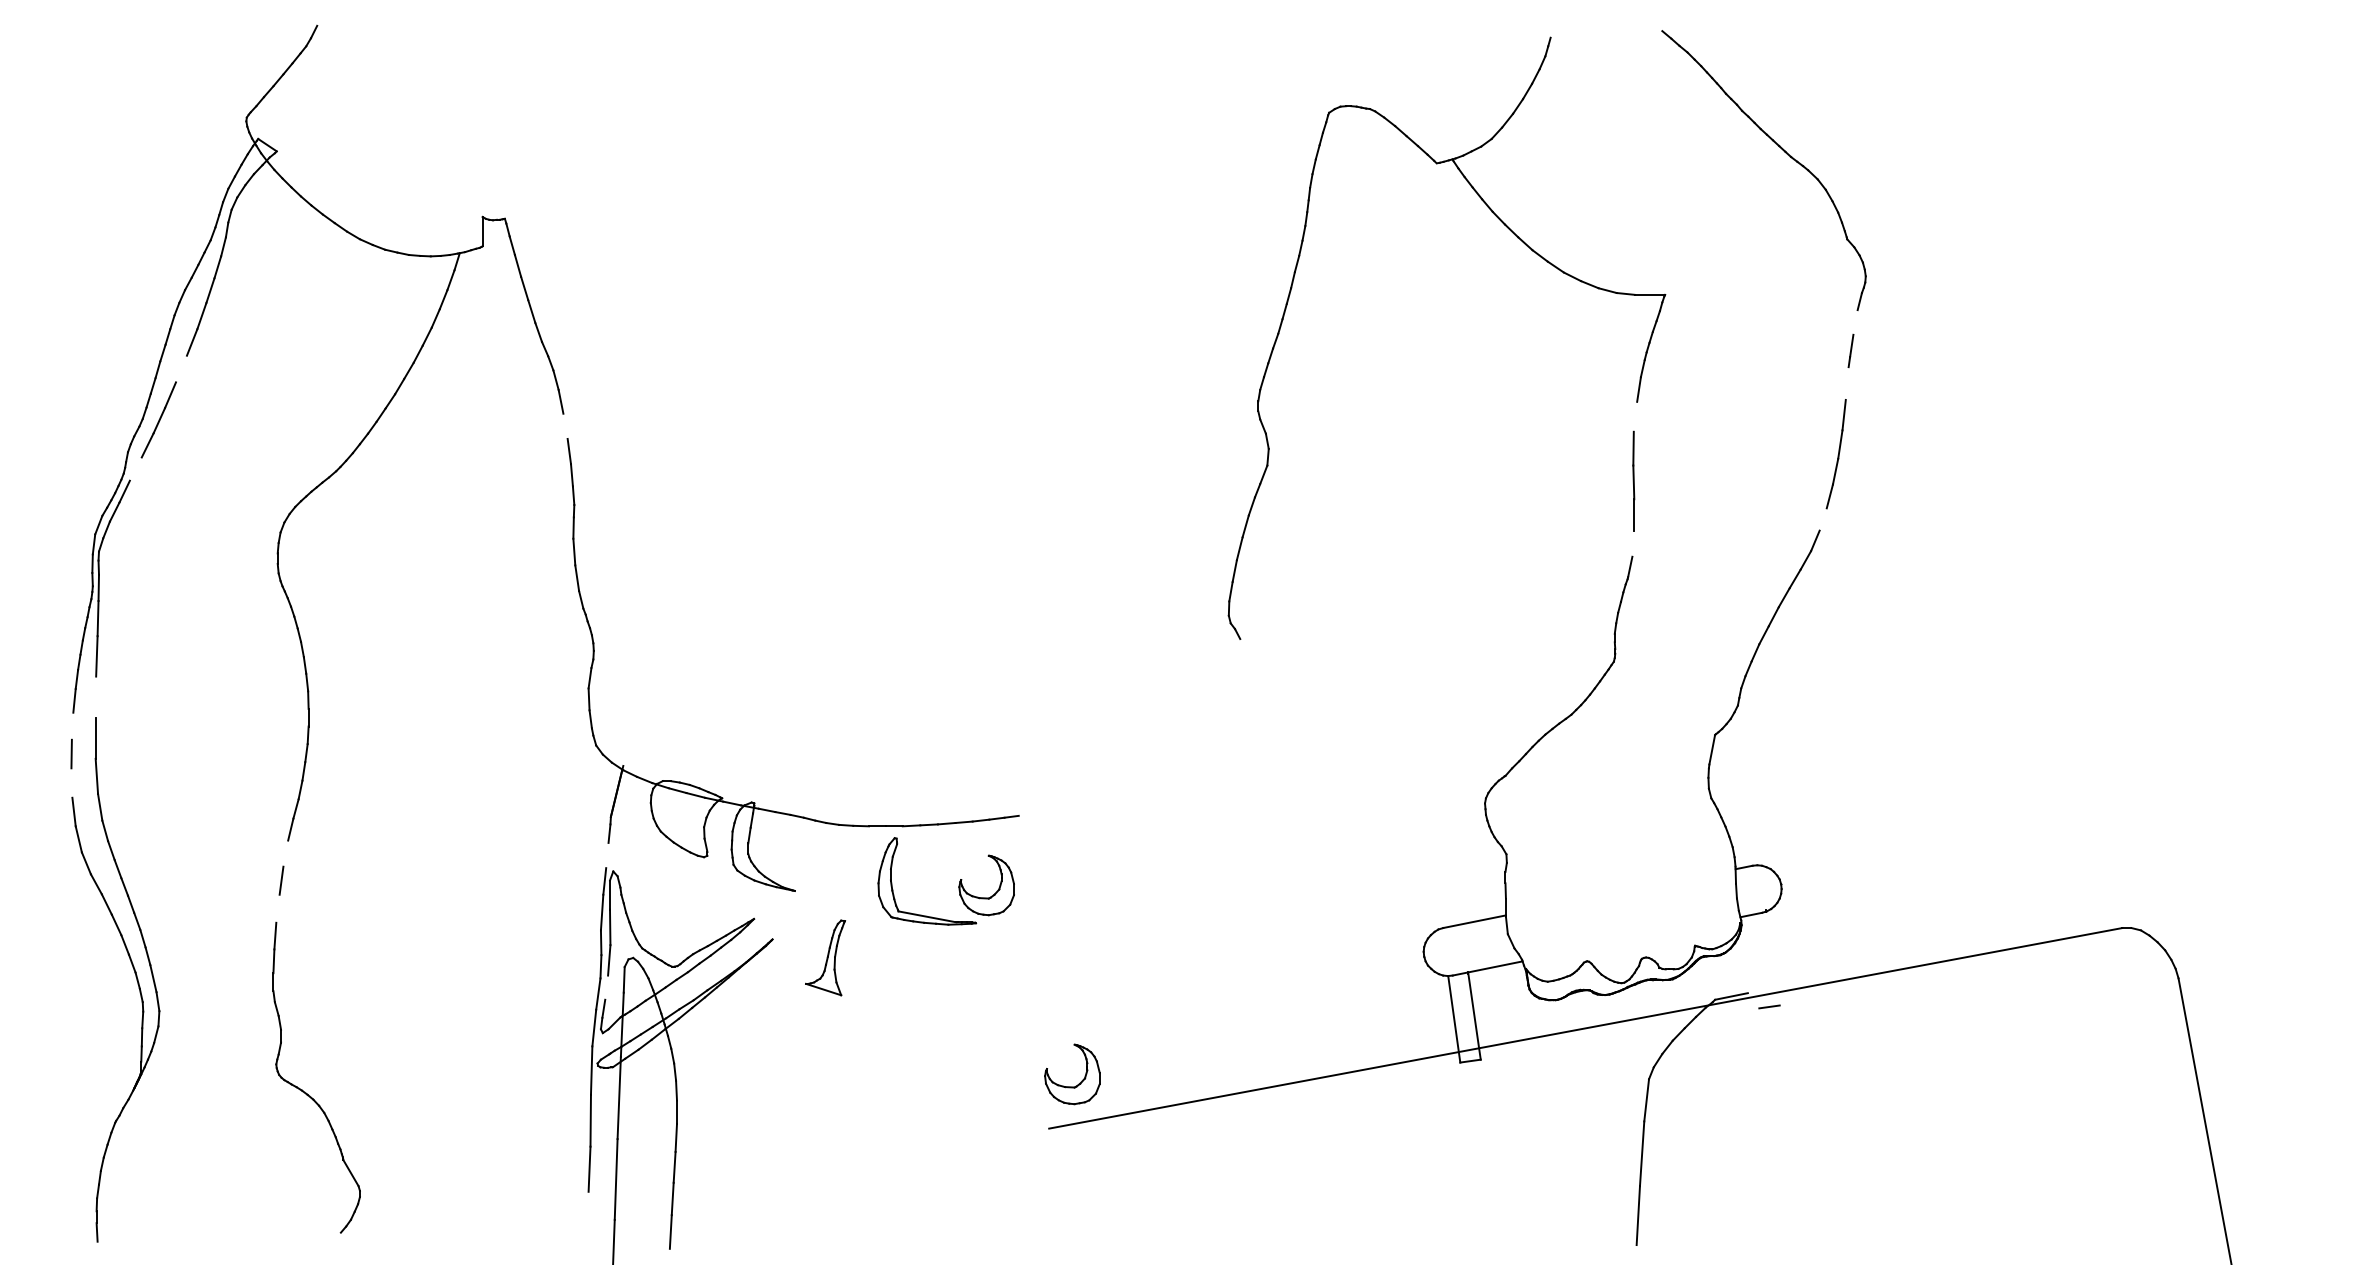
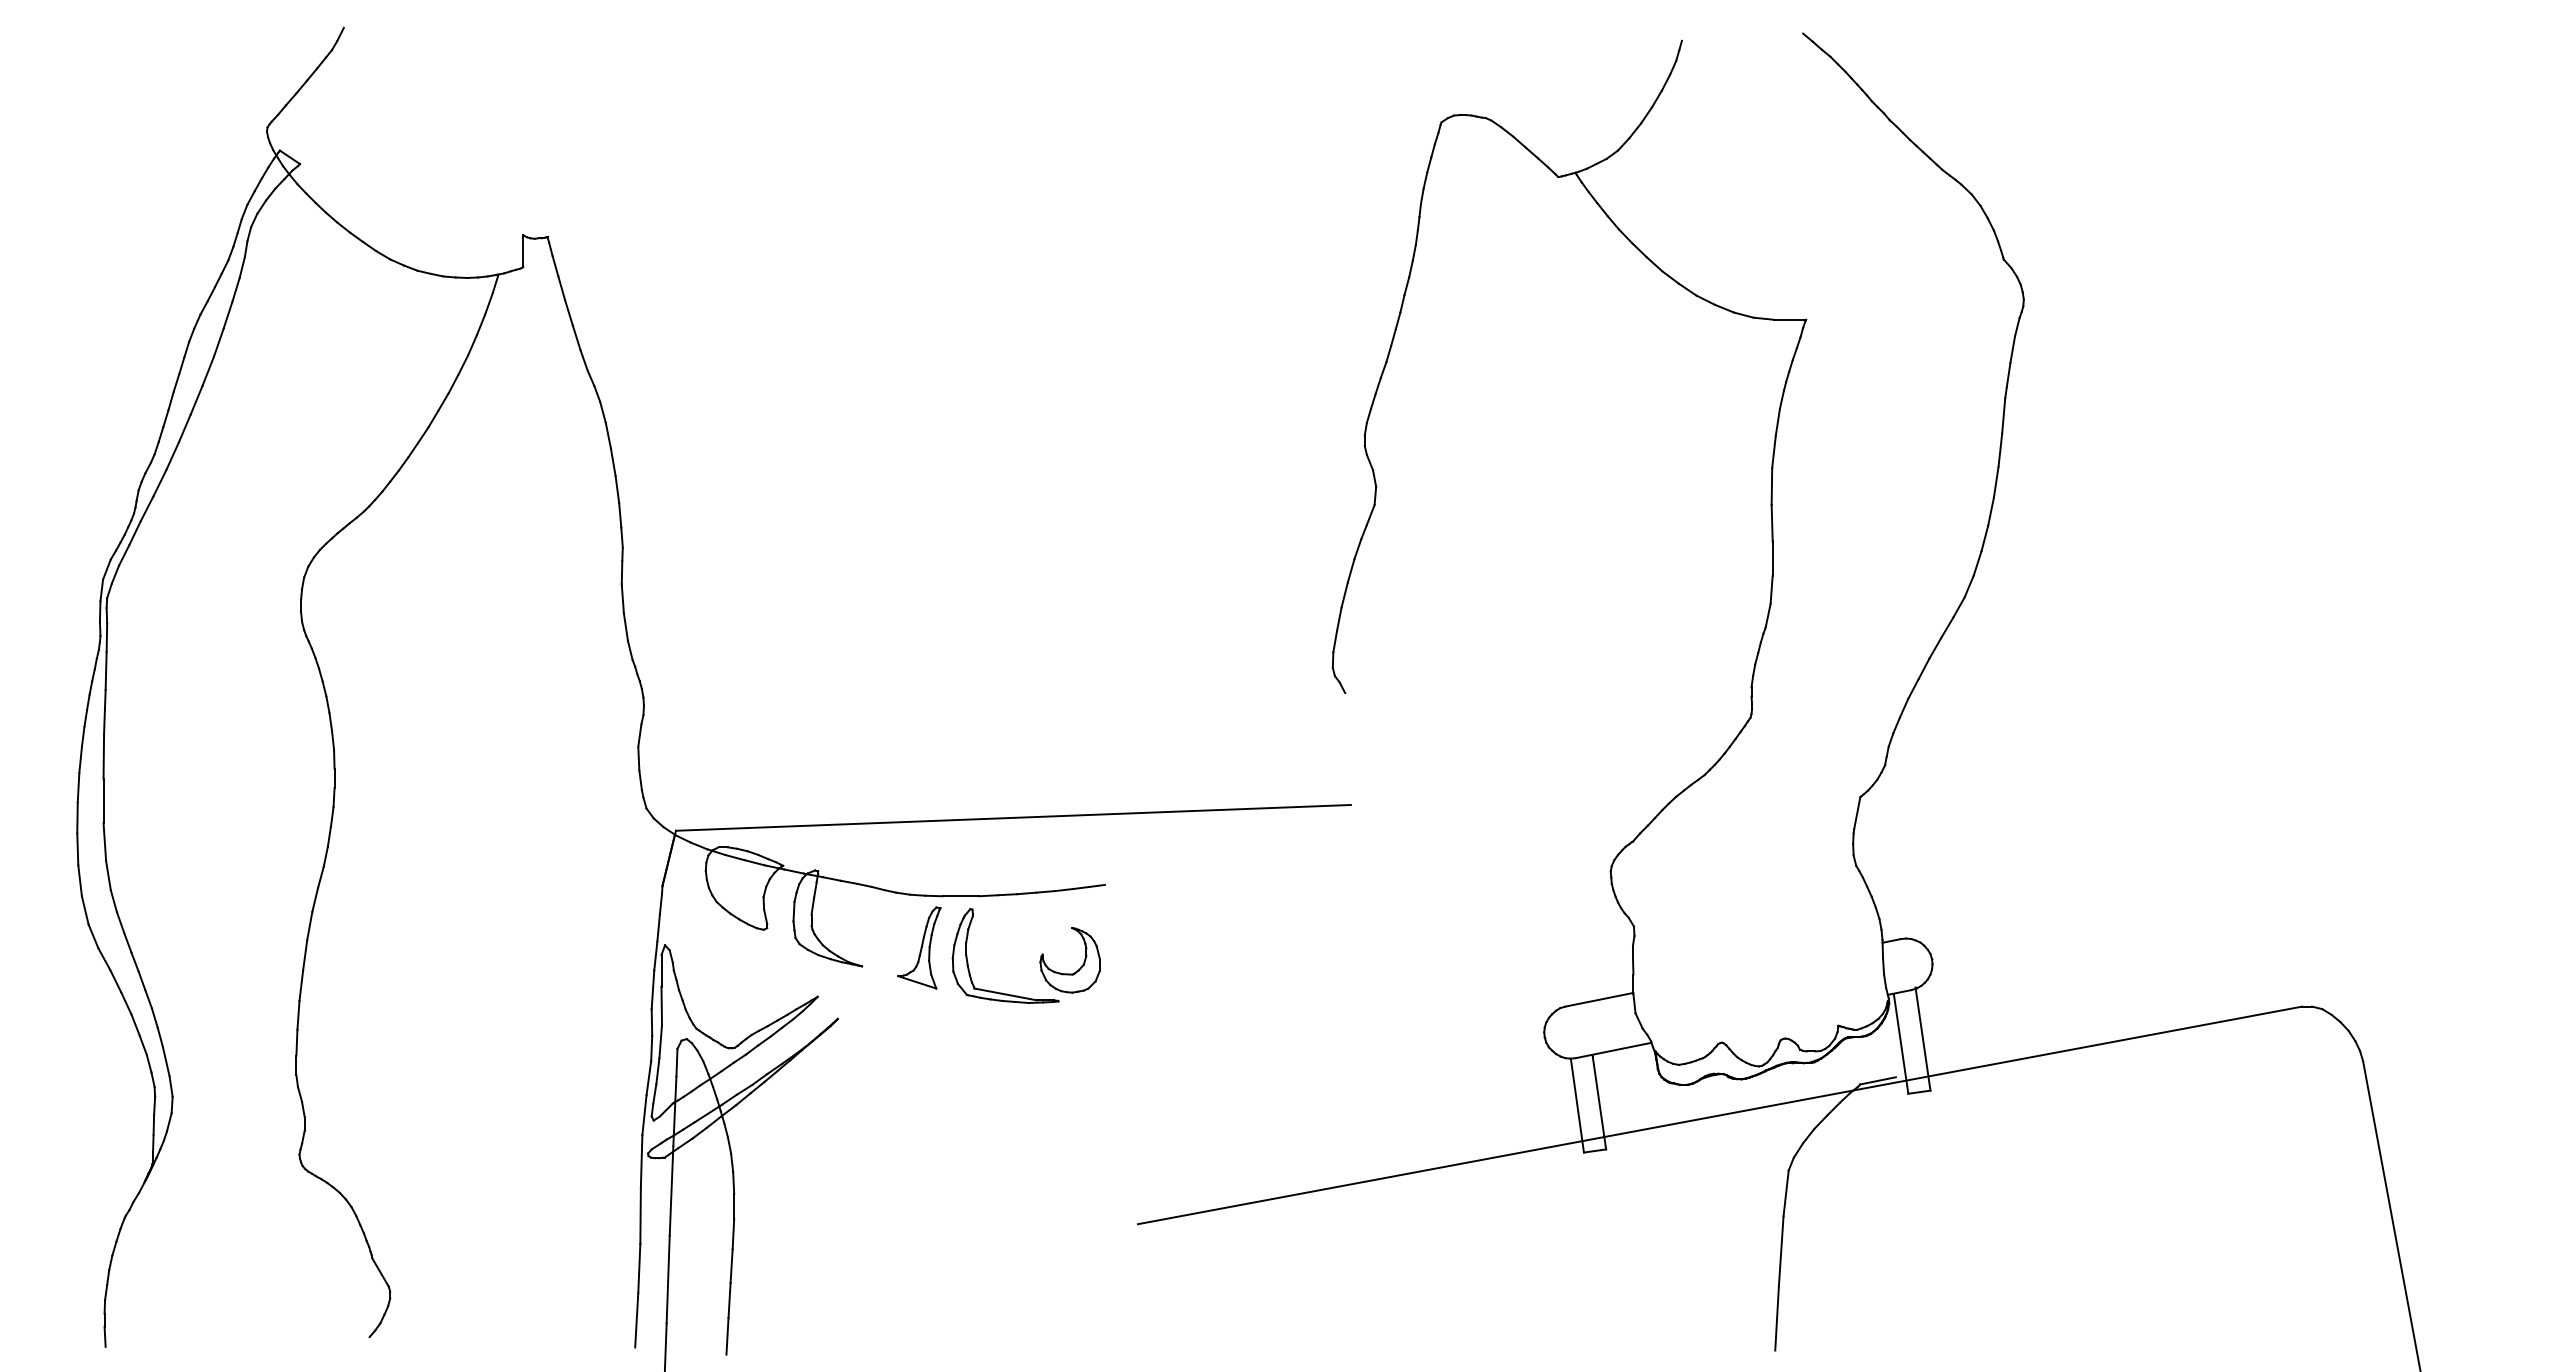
line: (1855, 322) -> (2012, 349), added
line: (181, 368) -> (196, 399), added
line: (1847, 383) -> (2003, 415), added
line: (1635, 416) -> (1773, 451), added
line: (564, 426) -> (612, 462), added
line: (135, 468) -> (146, 508), added
line: (1823, 519) -> (1977, 563), added
line: (1633, 543) -> (1771, 589), added
line: (95, 697) -> (103, 756), added
line: (72, 726) -> (78, 787), added
line: (933, 753) -> (1012, 817), added
line: (71, 783) -> (77, 849), added
line: (285, 853) -> (309, 925), added
line: (607, 855) -> (658, 927), added
line: (278, 908) -> (301, 985), added
part: (825, 957) -> (919, 947), moved
line: (1772, 957) -> (1922, 1038), added
line: (1752, 962) -> (1900, 1043), added
line: (606, 987) -> (657, 1071), added
part: (1078, 1083) -> (1169, 1175), removed
line: (586, 1216) -> (636, 1319), added

